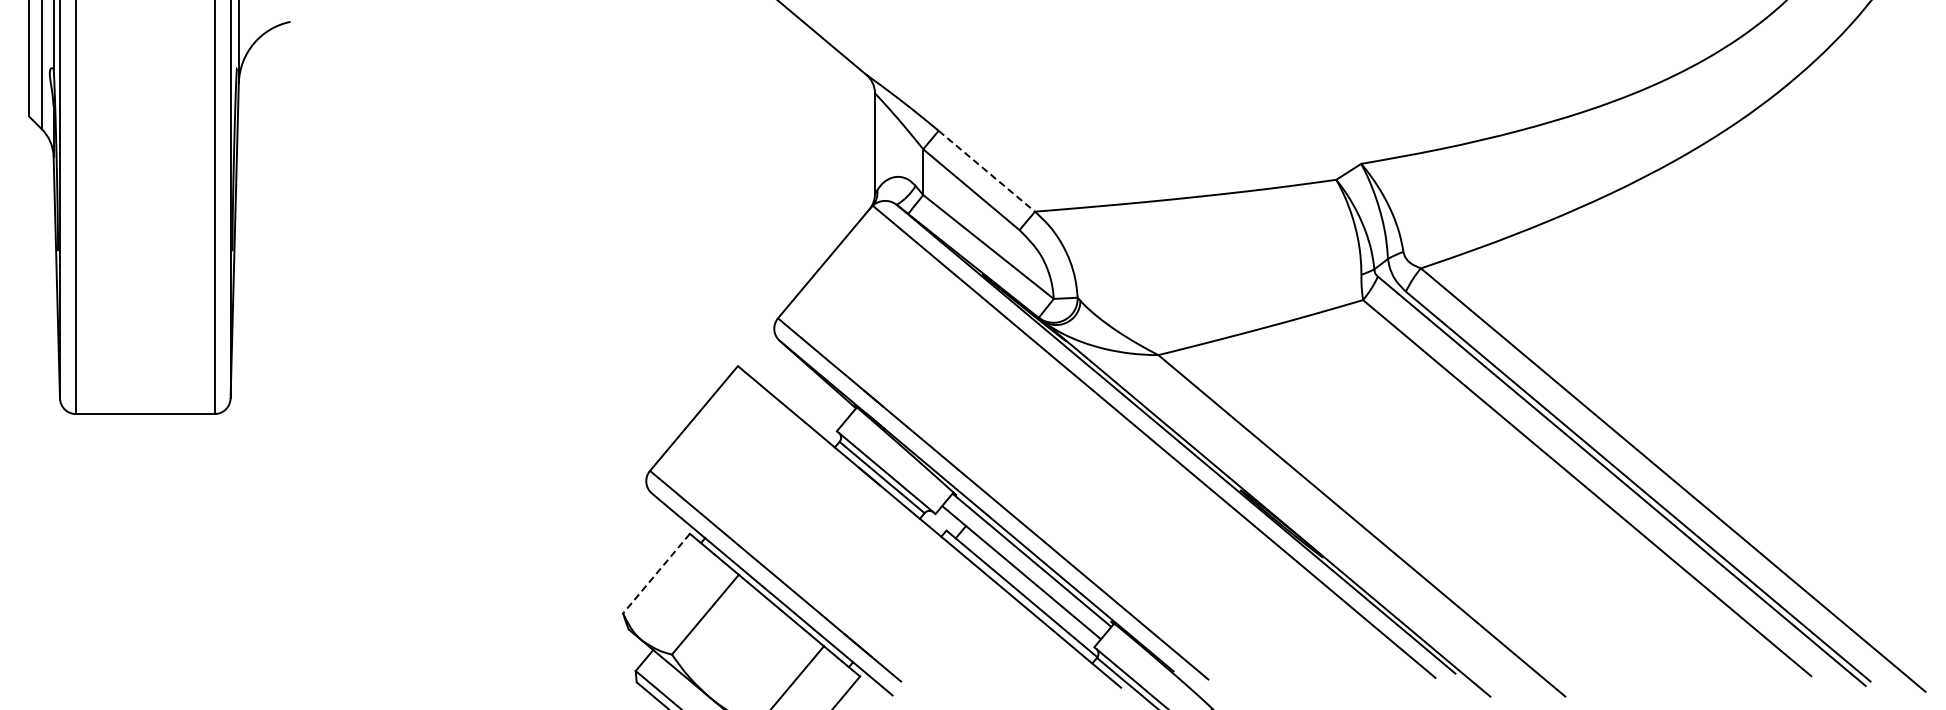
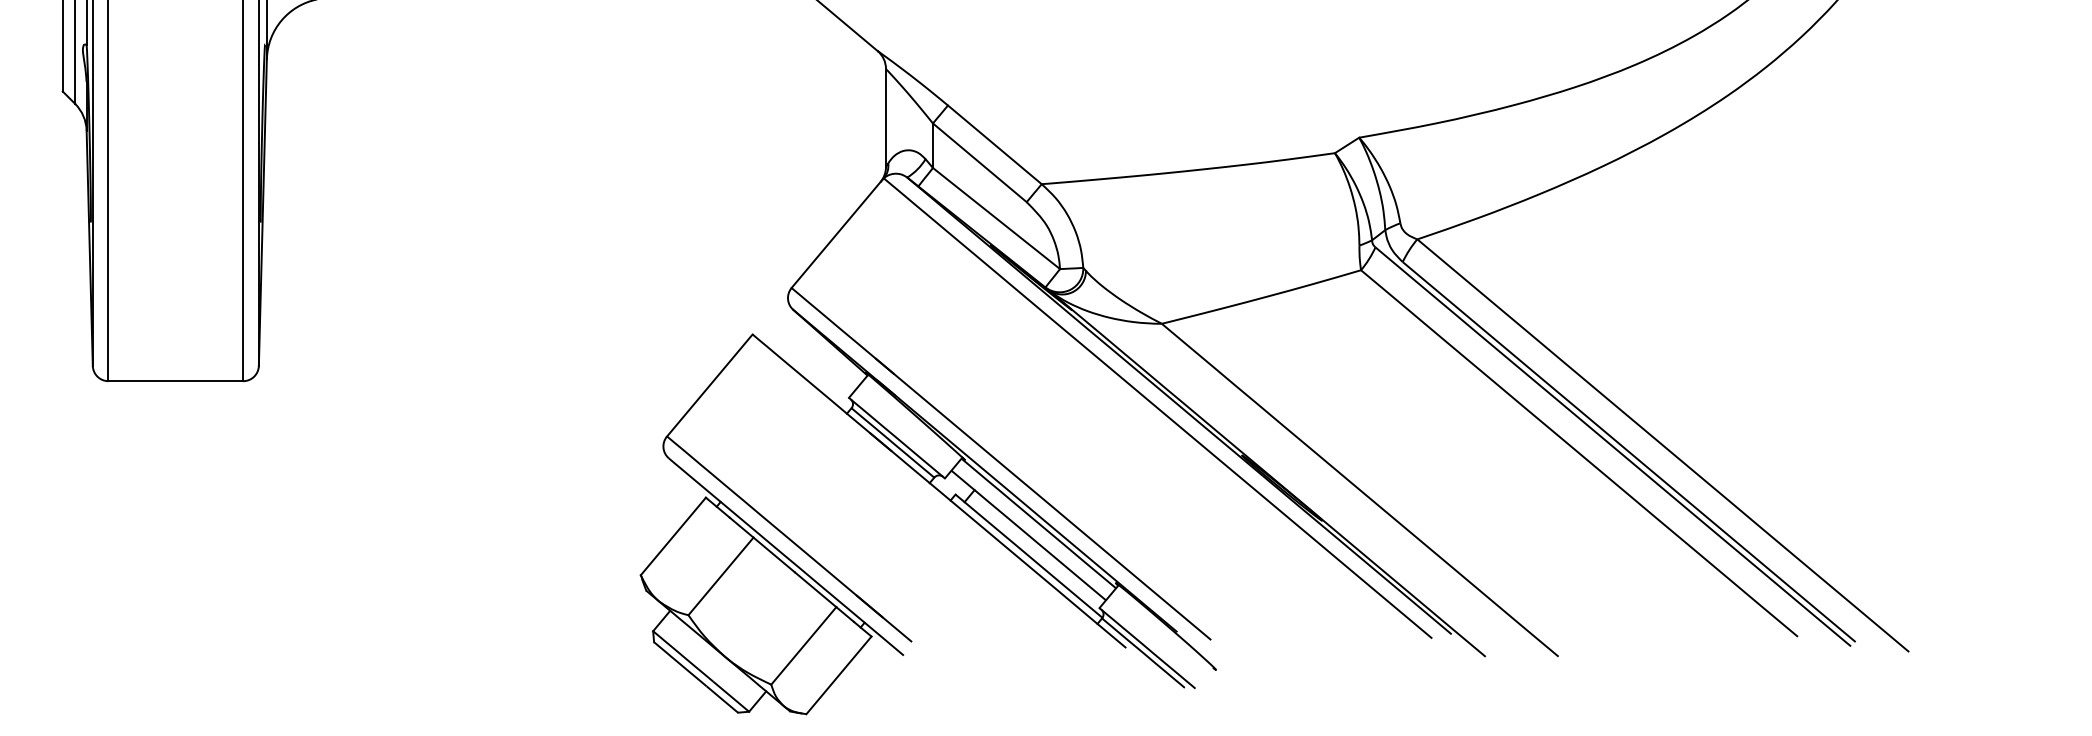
line: (987, 171) -> (995, 145), dashed -> solid
line: (656, 573) -> (673, 536), dashed -> solid

